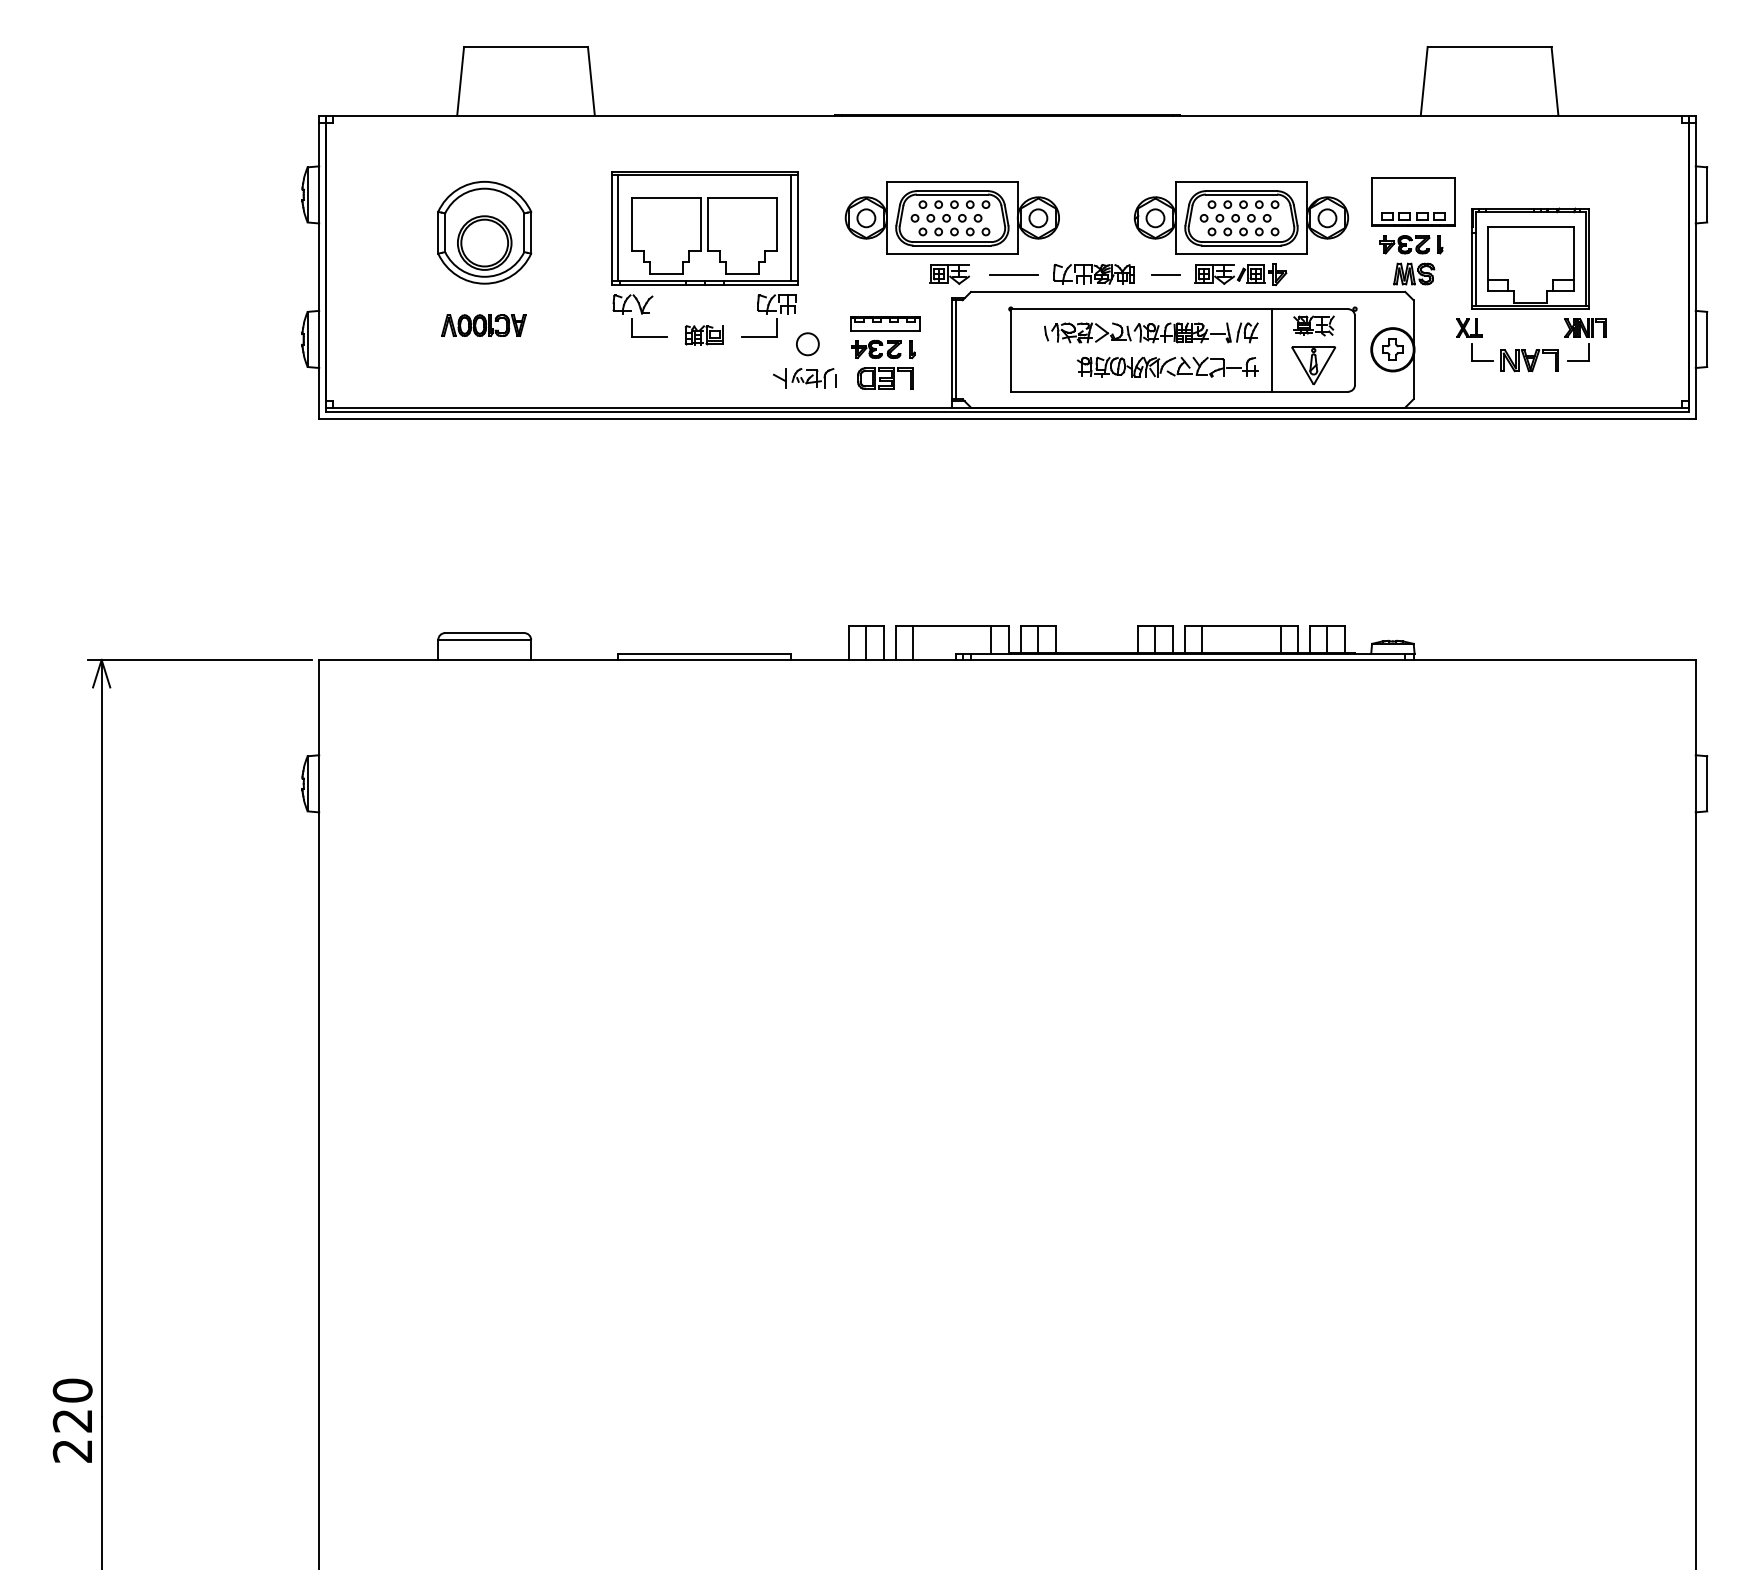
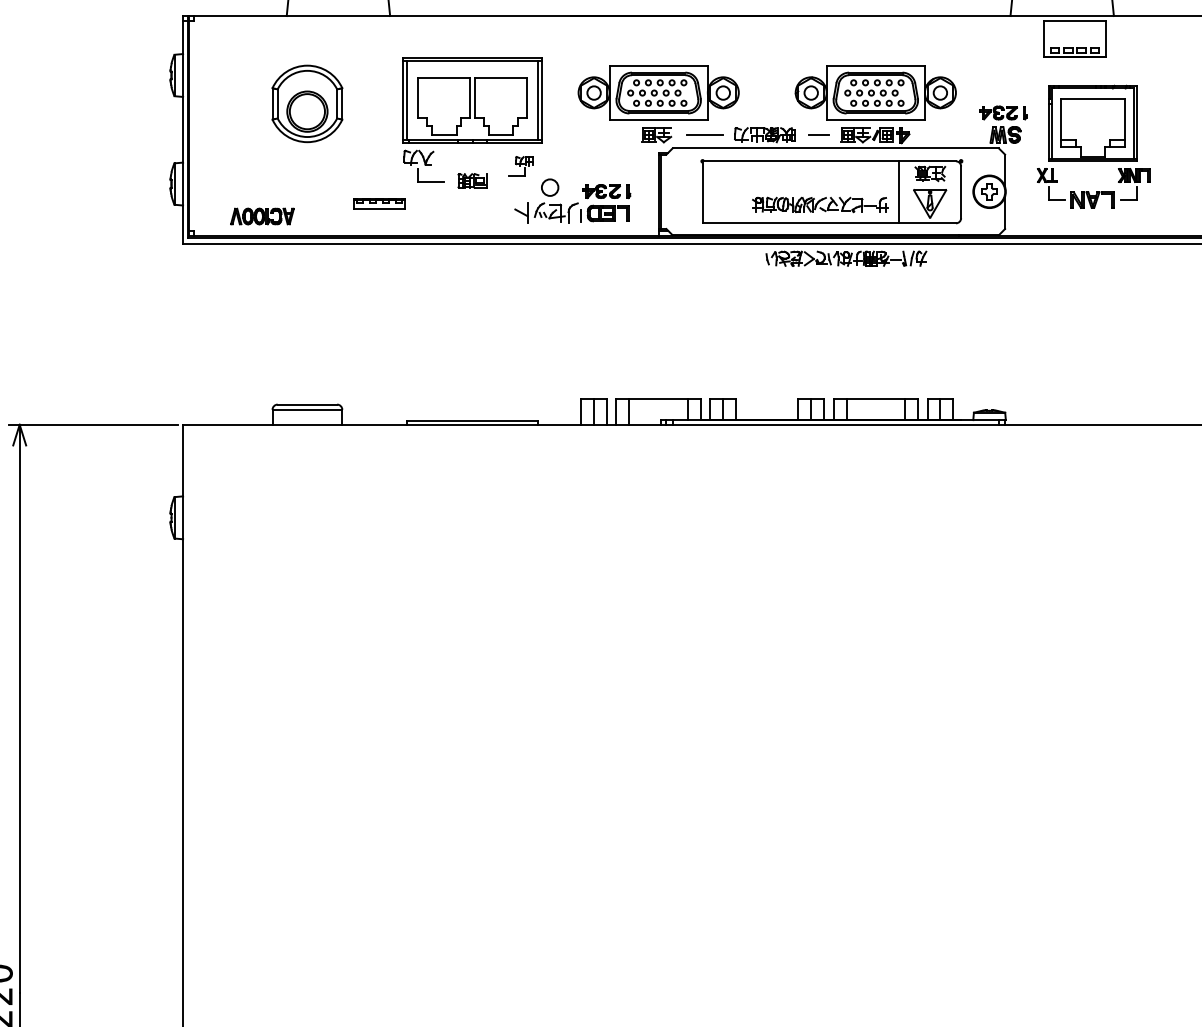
part: (1413, 201) -> (1074, 39), moved
part: (768, 315) -> (520, 166), size x0.6
part: (885, 323) -> (379, 203), moved
part: (483, 325) -> (262, 216), moved
part: (1151, 332) -> (846, 258), moved
part: (804, 378) -> (547, 213), size x1.4

